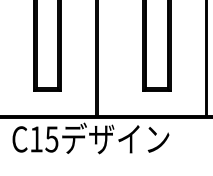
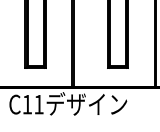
text: (51, 139) -> (38, 104), C15 -> C11

